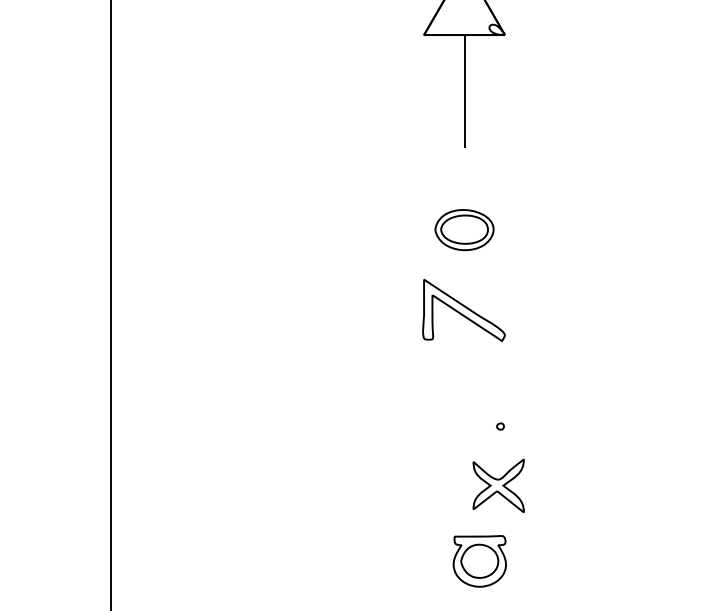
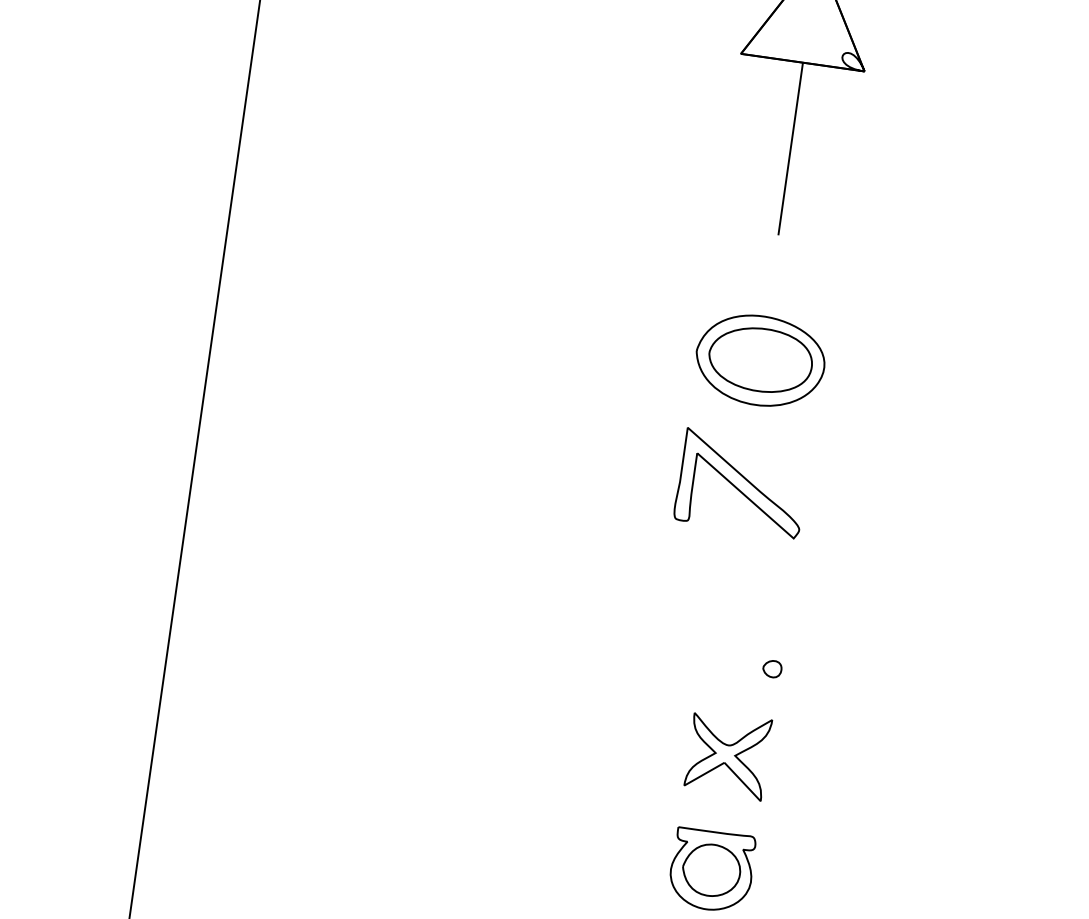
part: (464, 229) -> (760, 359), size x1.43
part: (500, 426) -> (772, 668), size x1.67
part: (498, 485) -> (727, 754), moved

